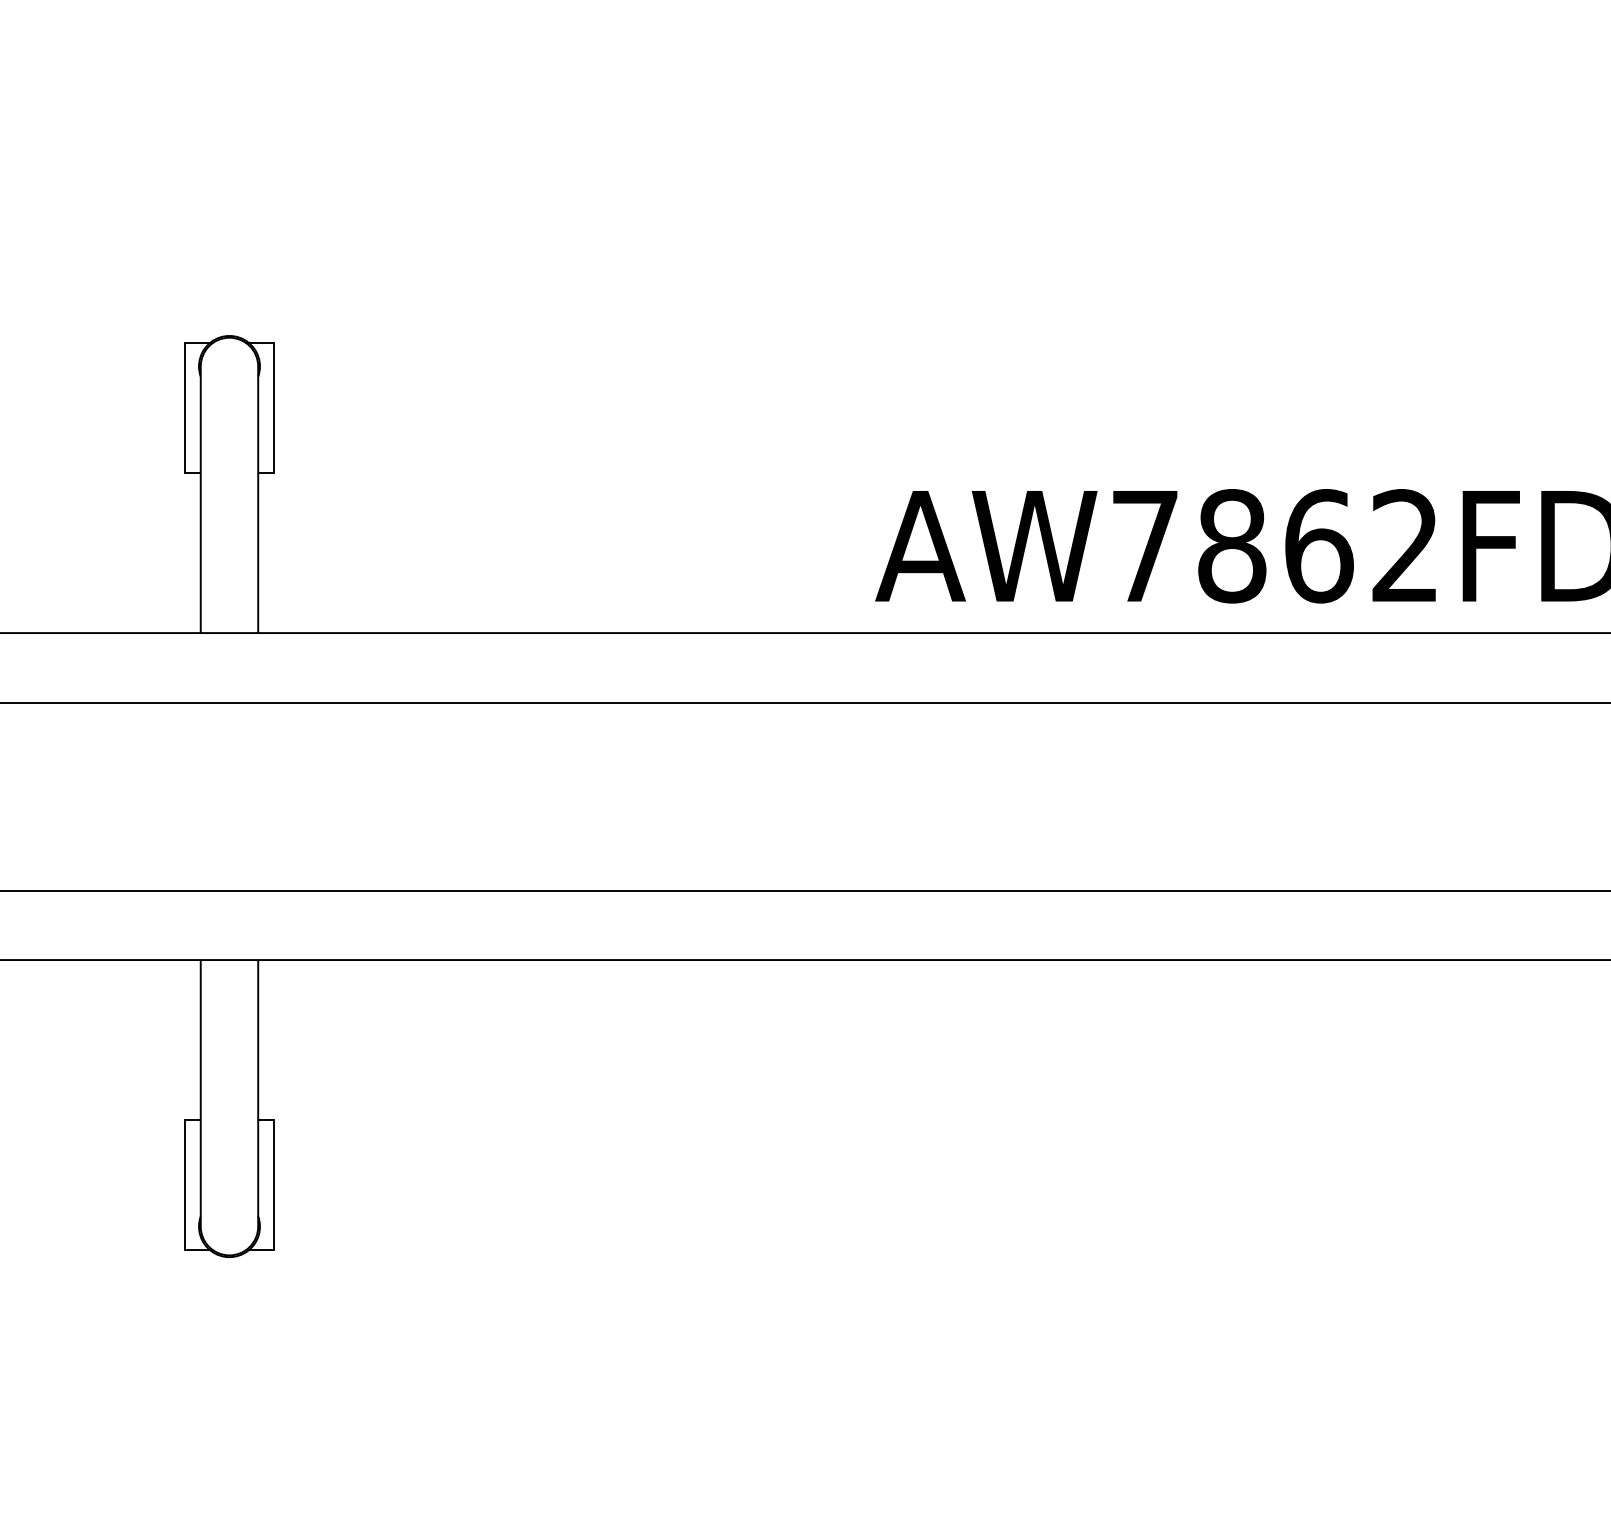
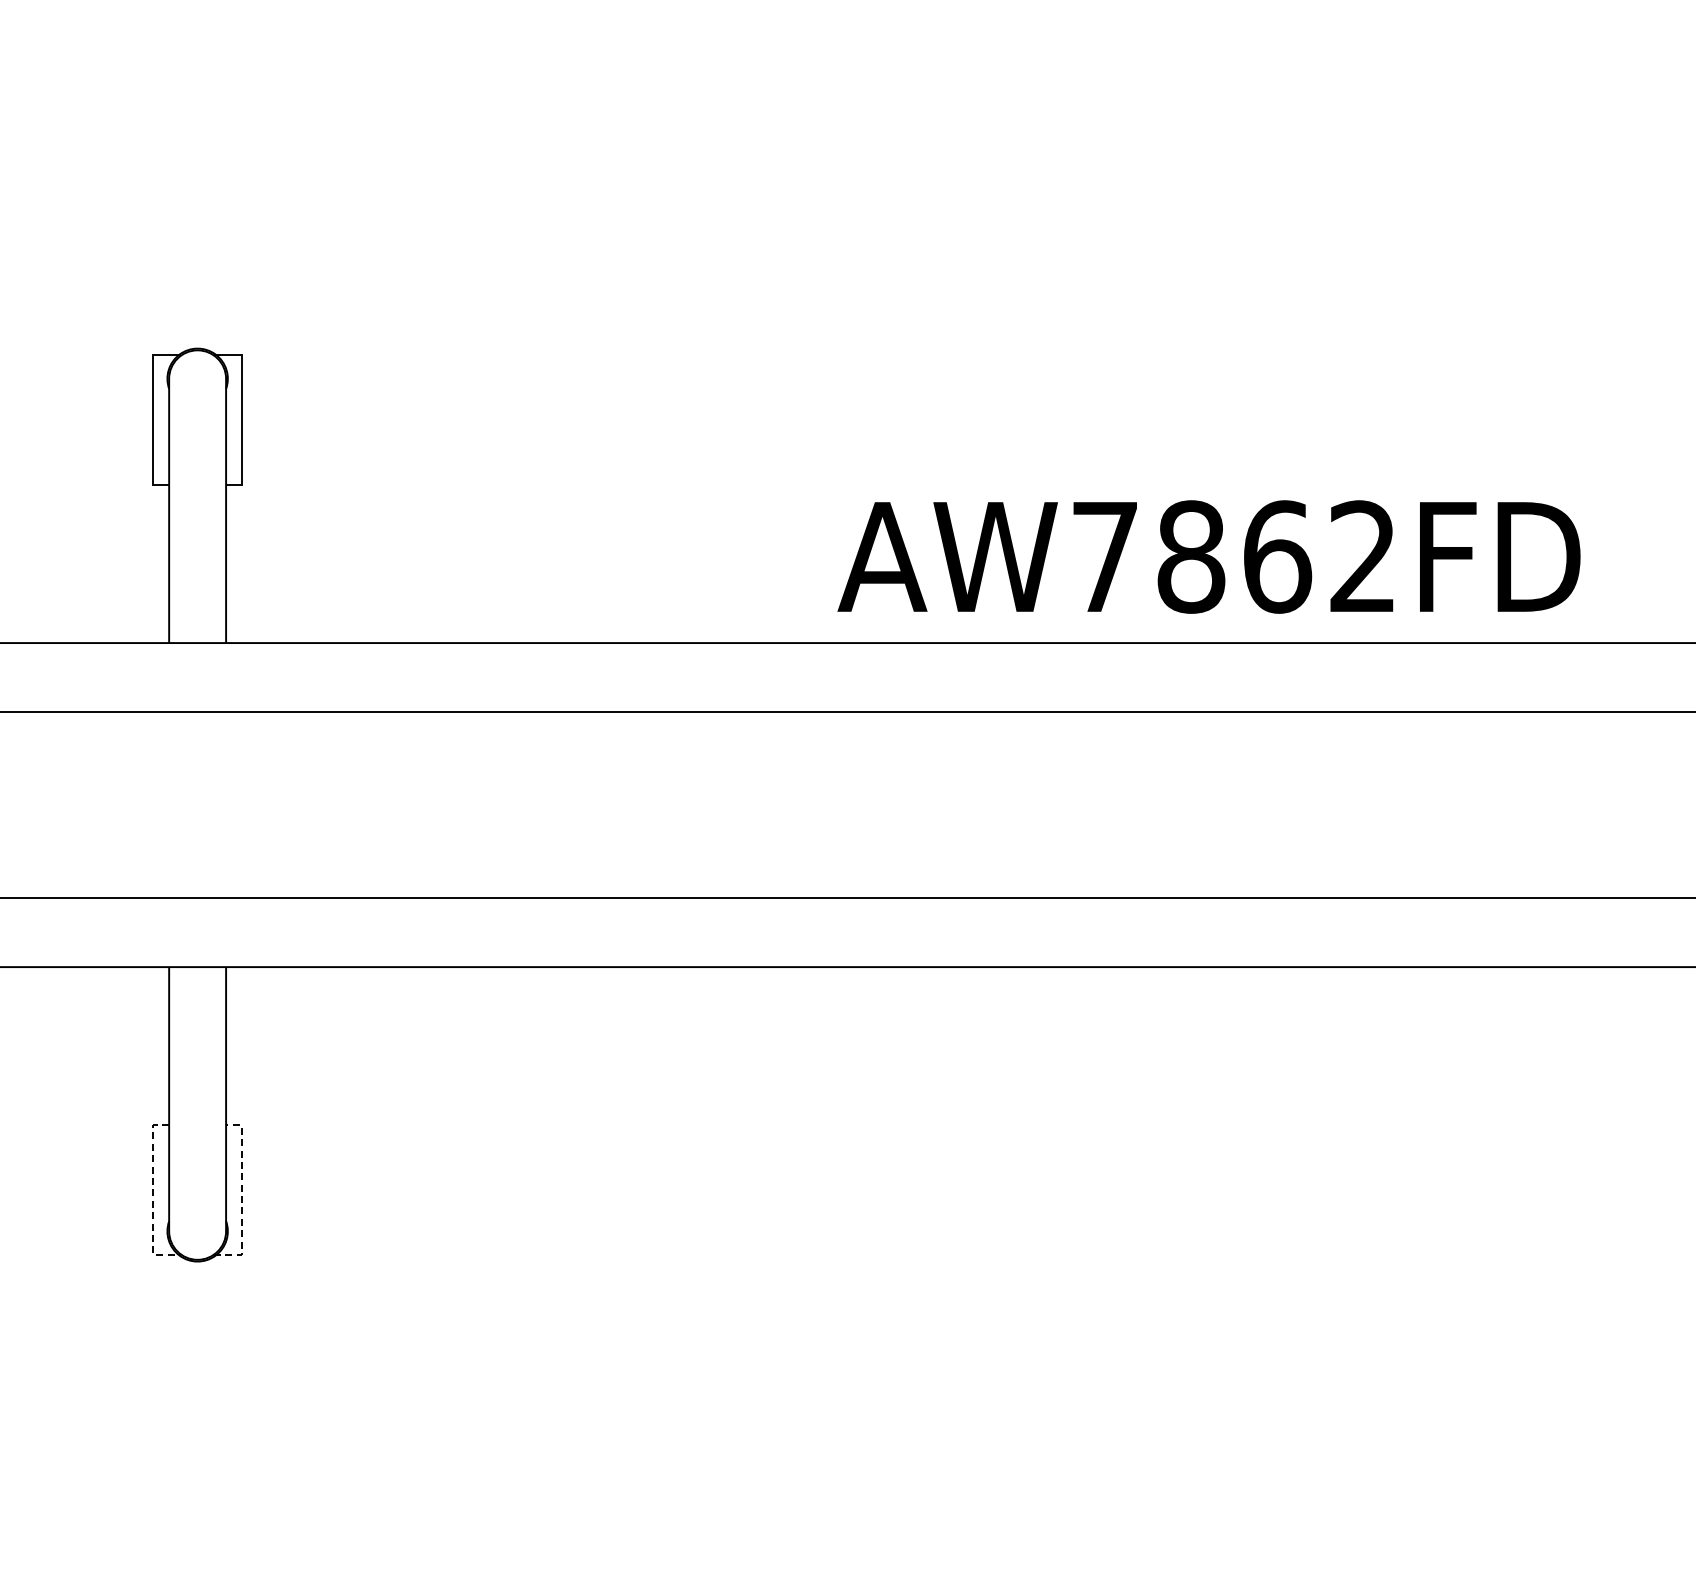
line: (184, 1191) -> (153, 1196), solid -> dashed
line: (273, 1191) -> (241, 1196), solid -> dashed

